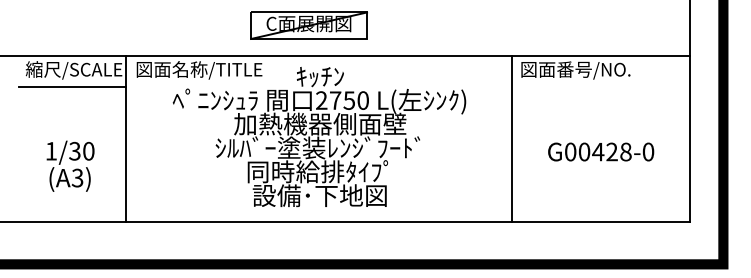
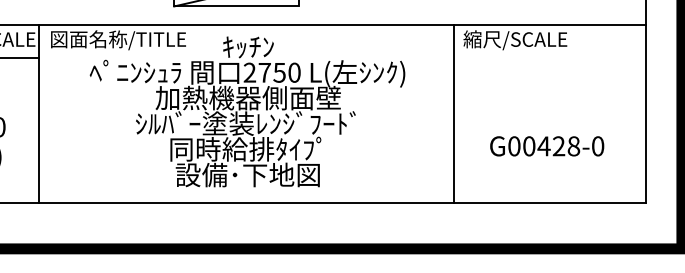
text: (575, 70) -> (522, 40), 図面番号/NO. -> 縮尺/SCALE
text: (601, 151) -> (547, 145), moved

